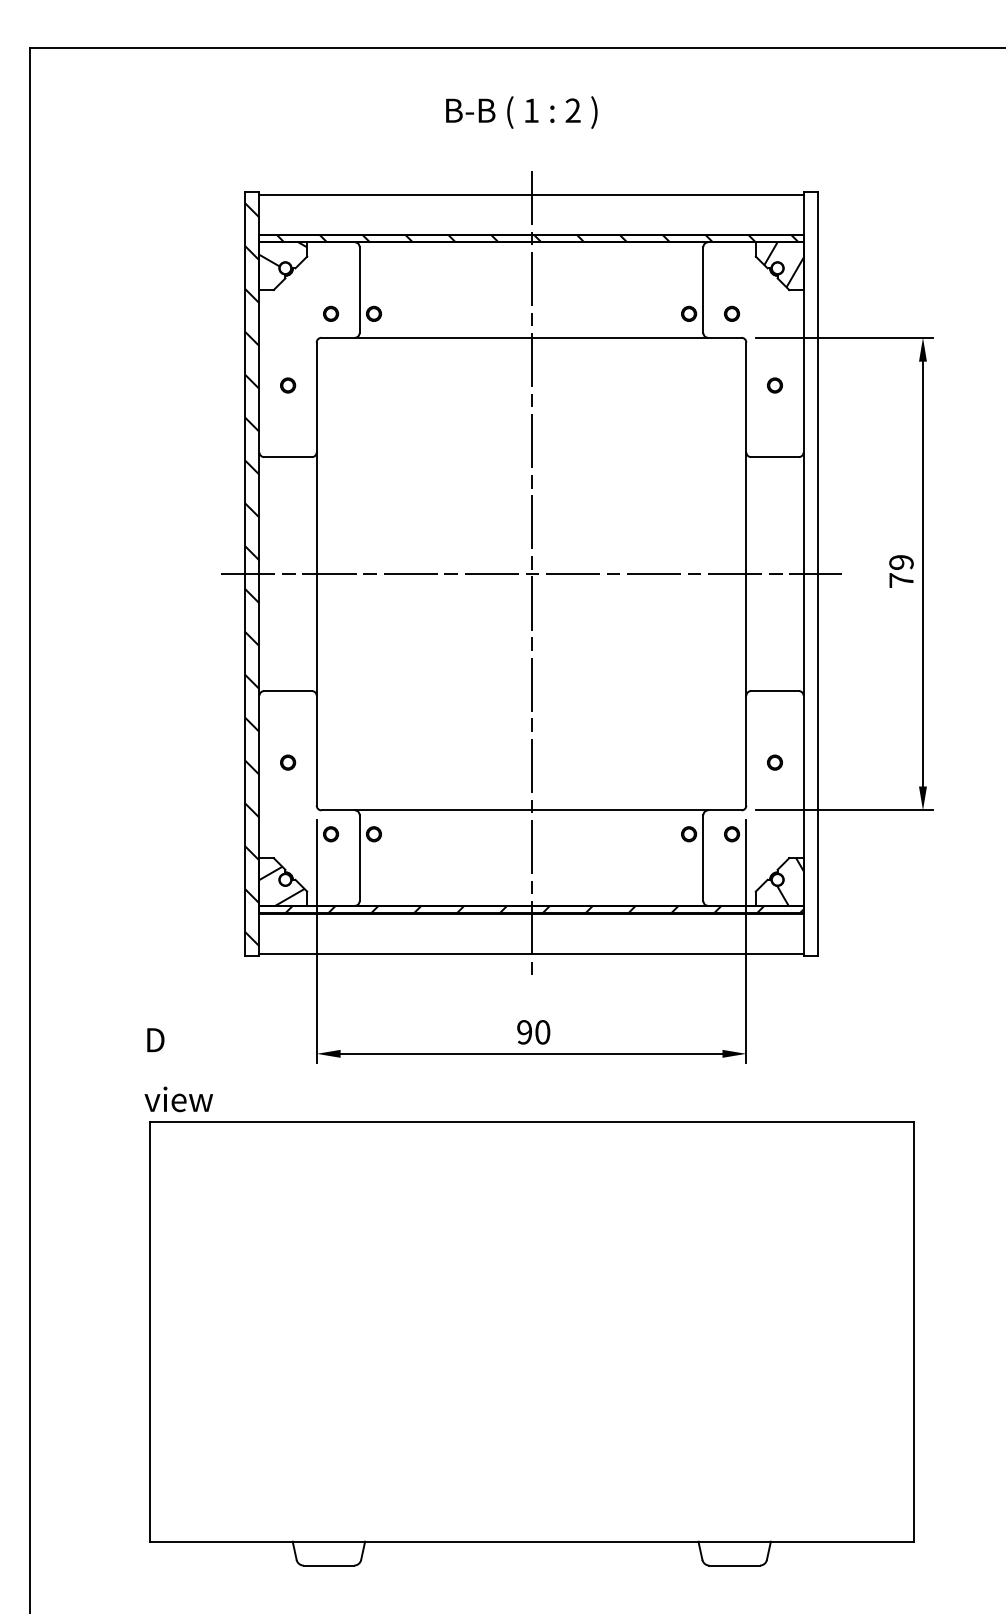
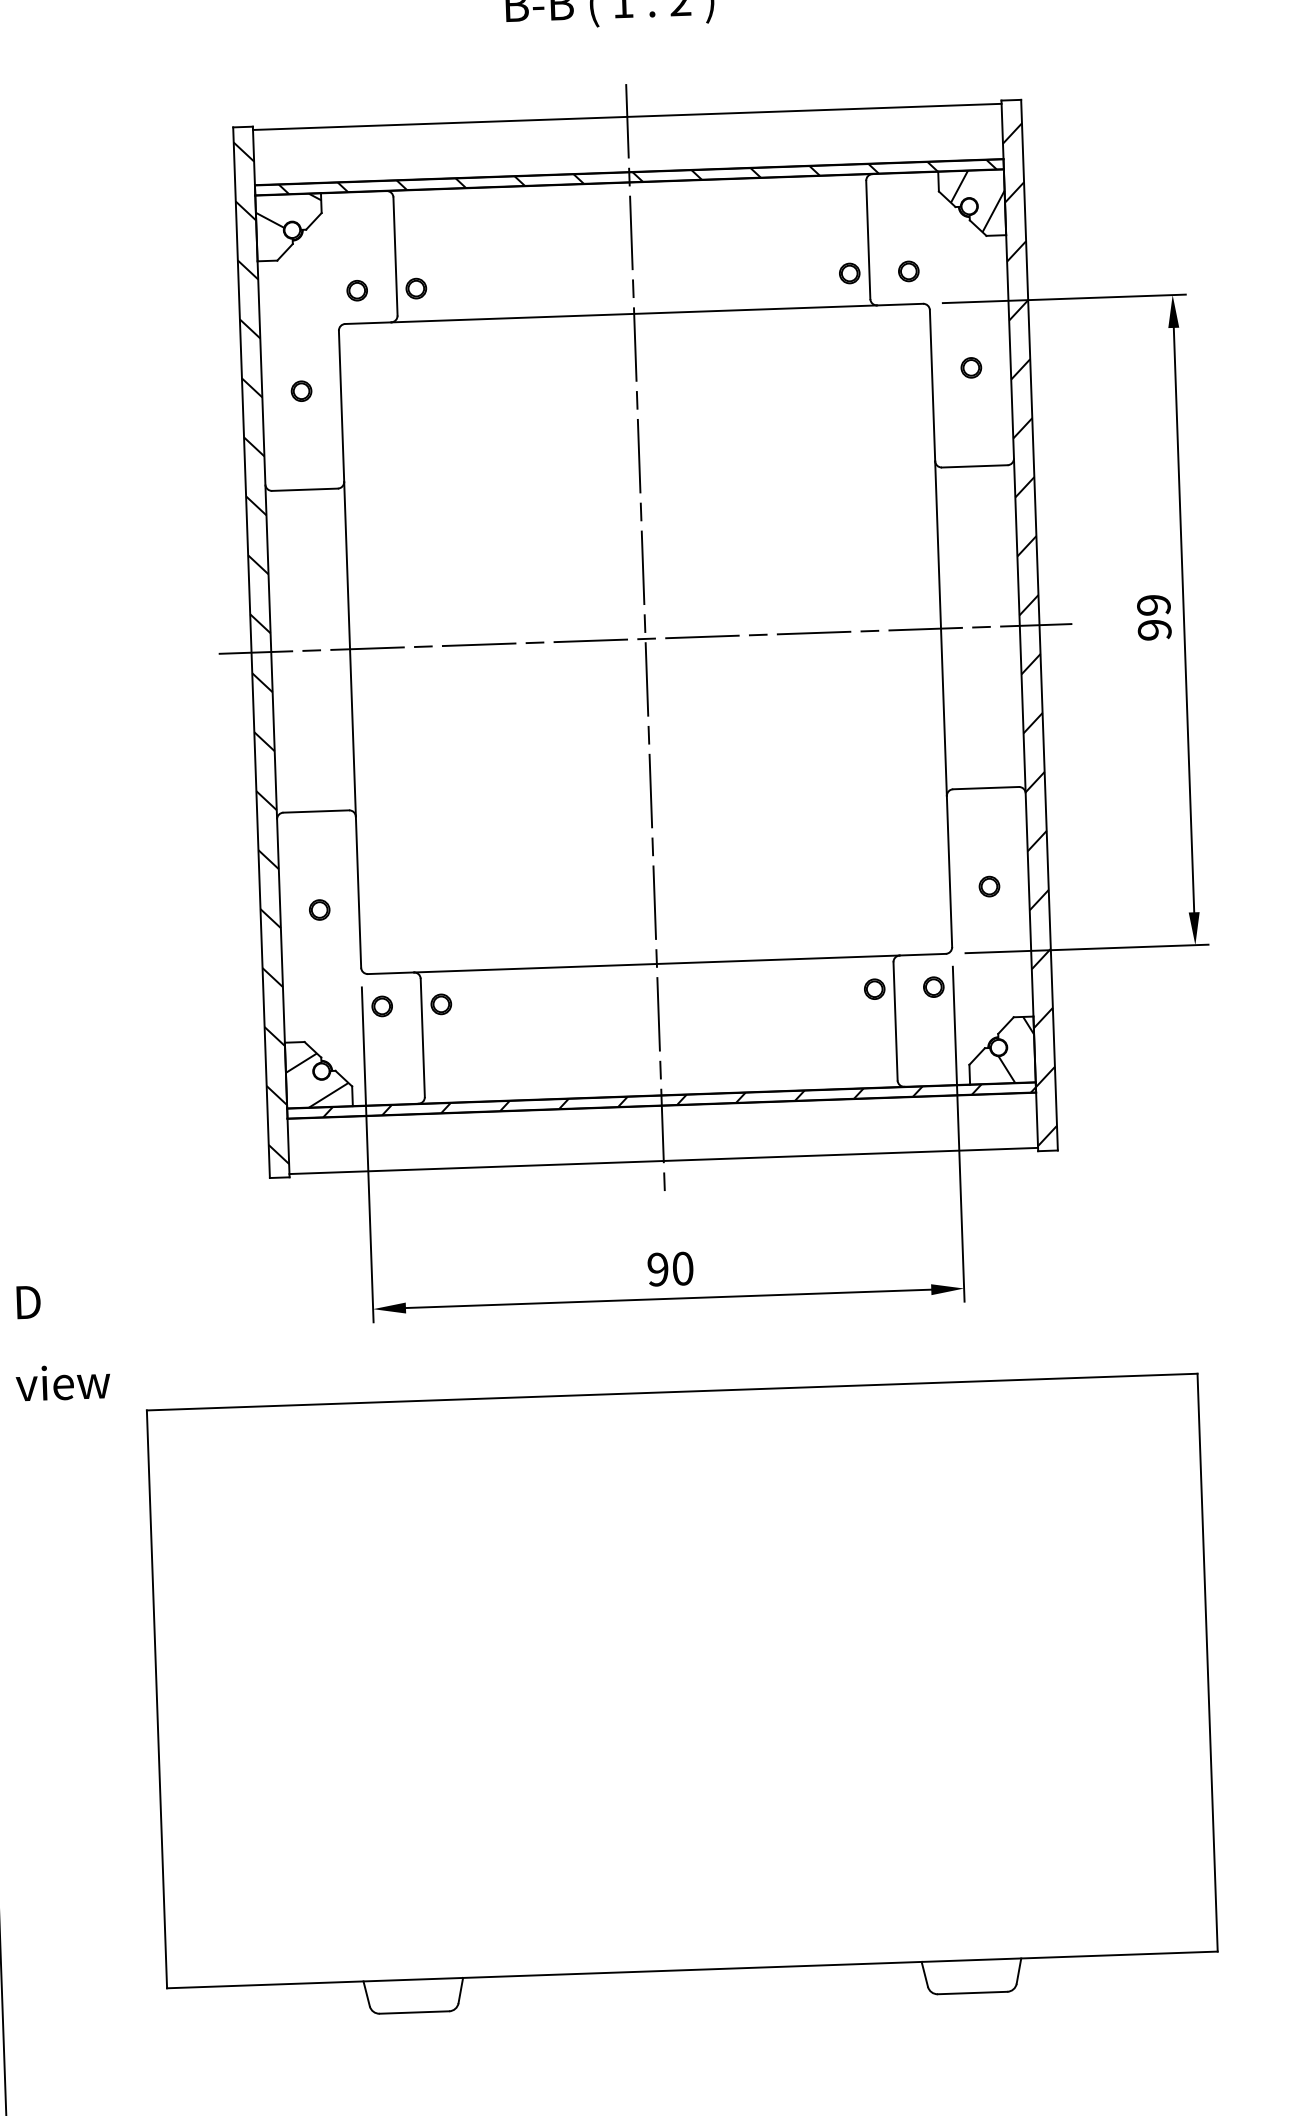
hatch: (810, 580) -> (1029, 634), added
text: (901, 580) -> (1154, 629), 79 -> 99
text: (178, 1070) -> (61, 1343), moved

